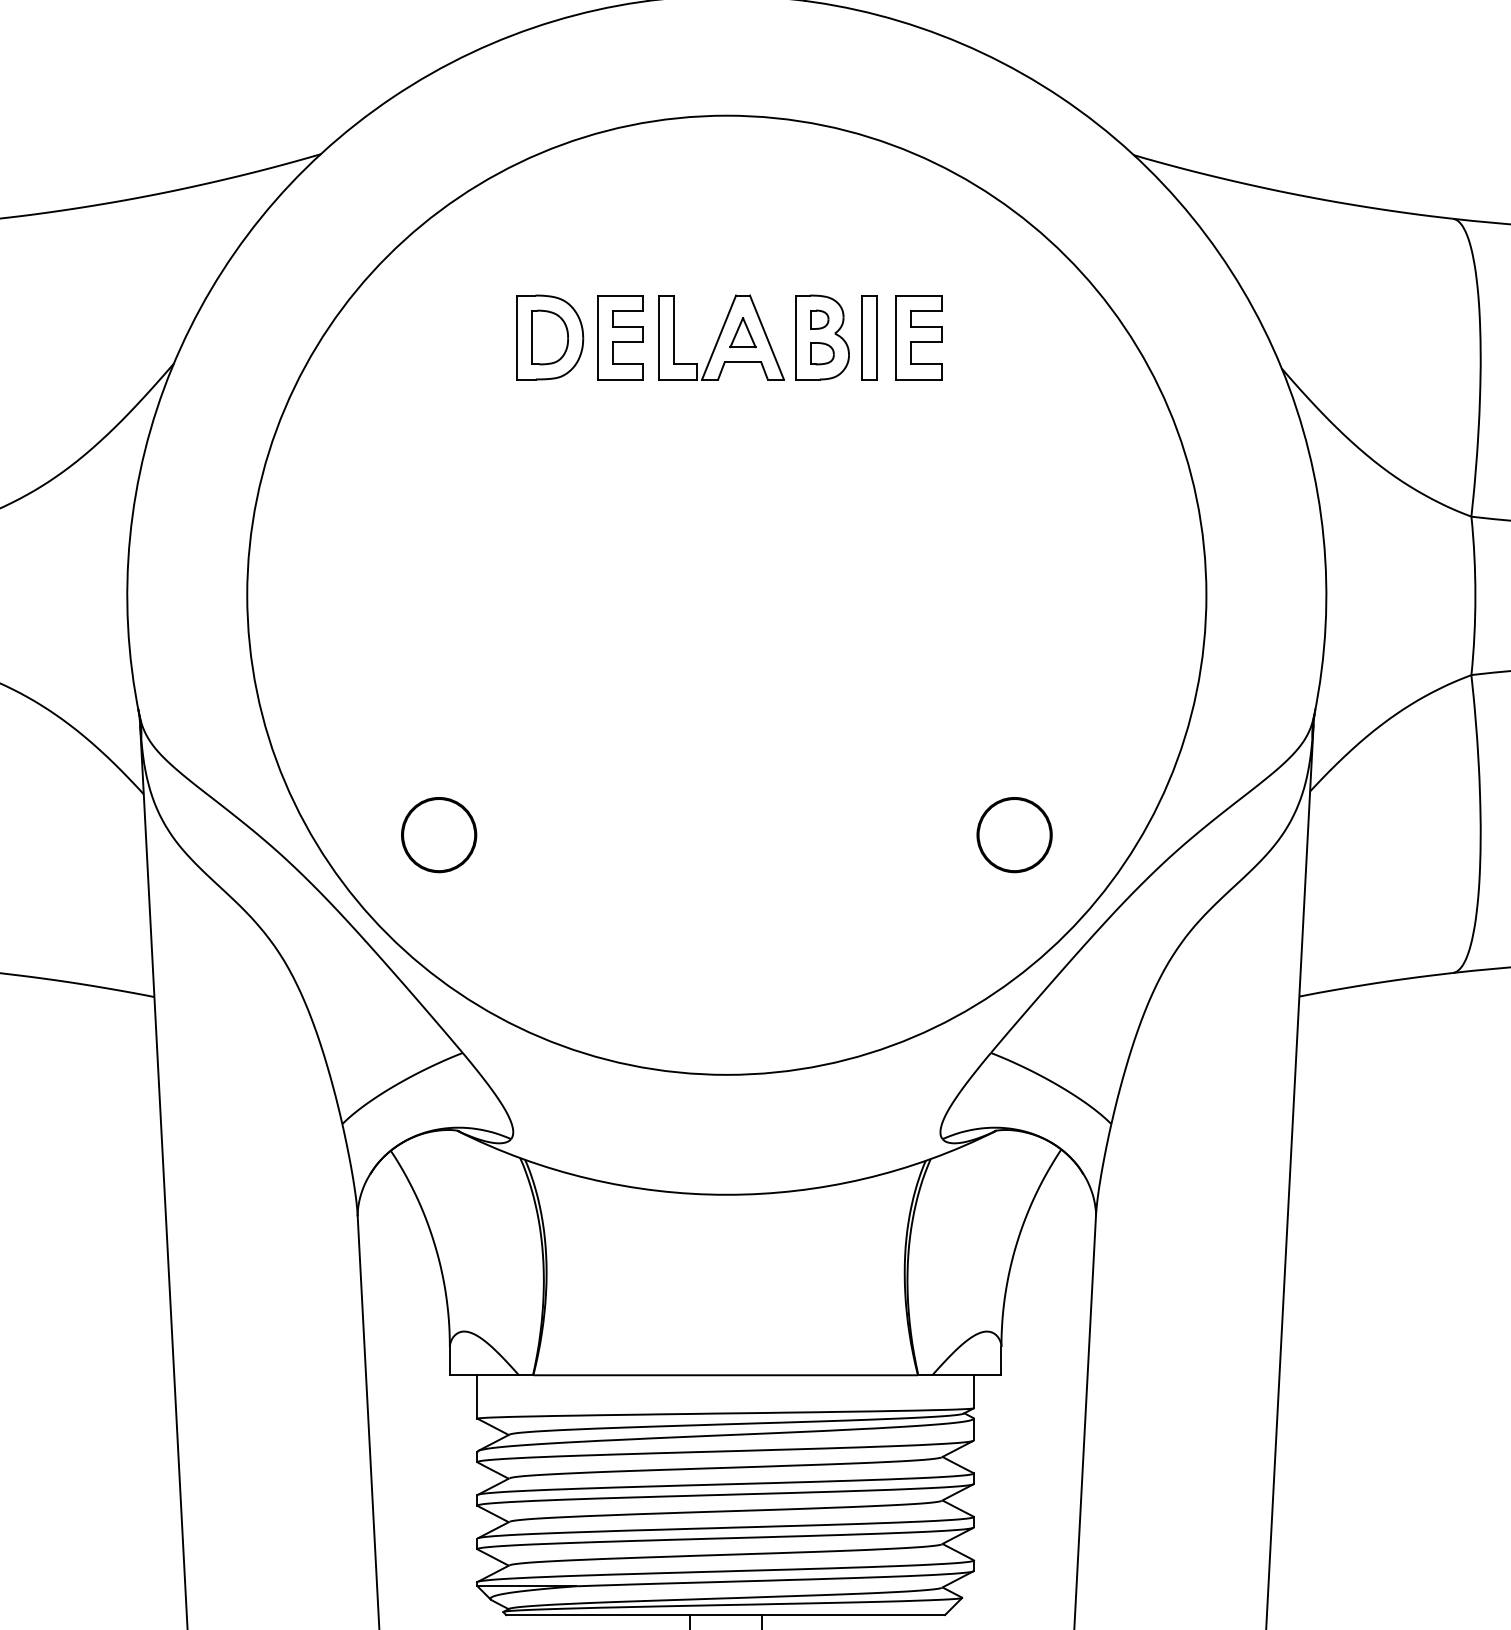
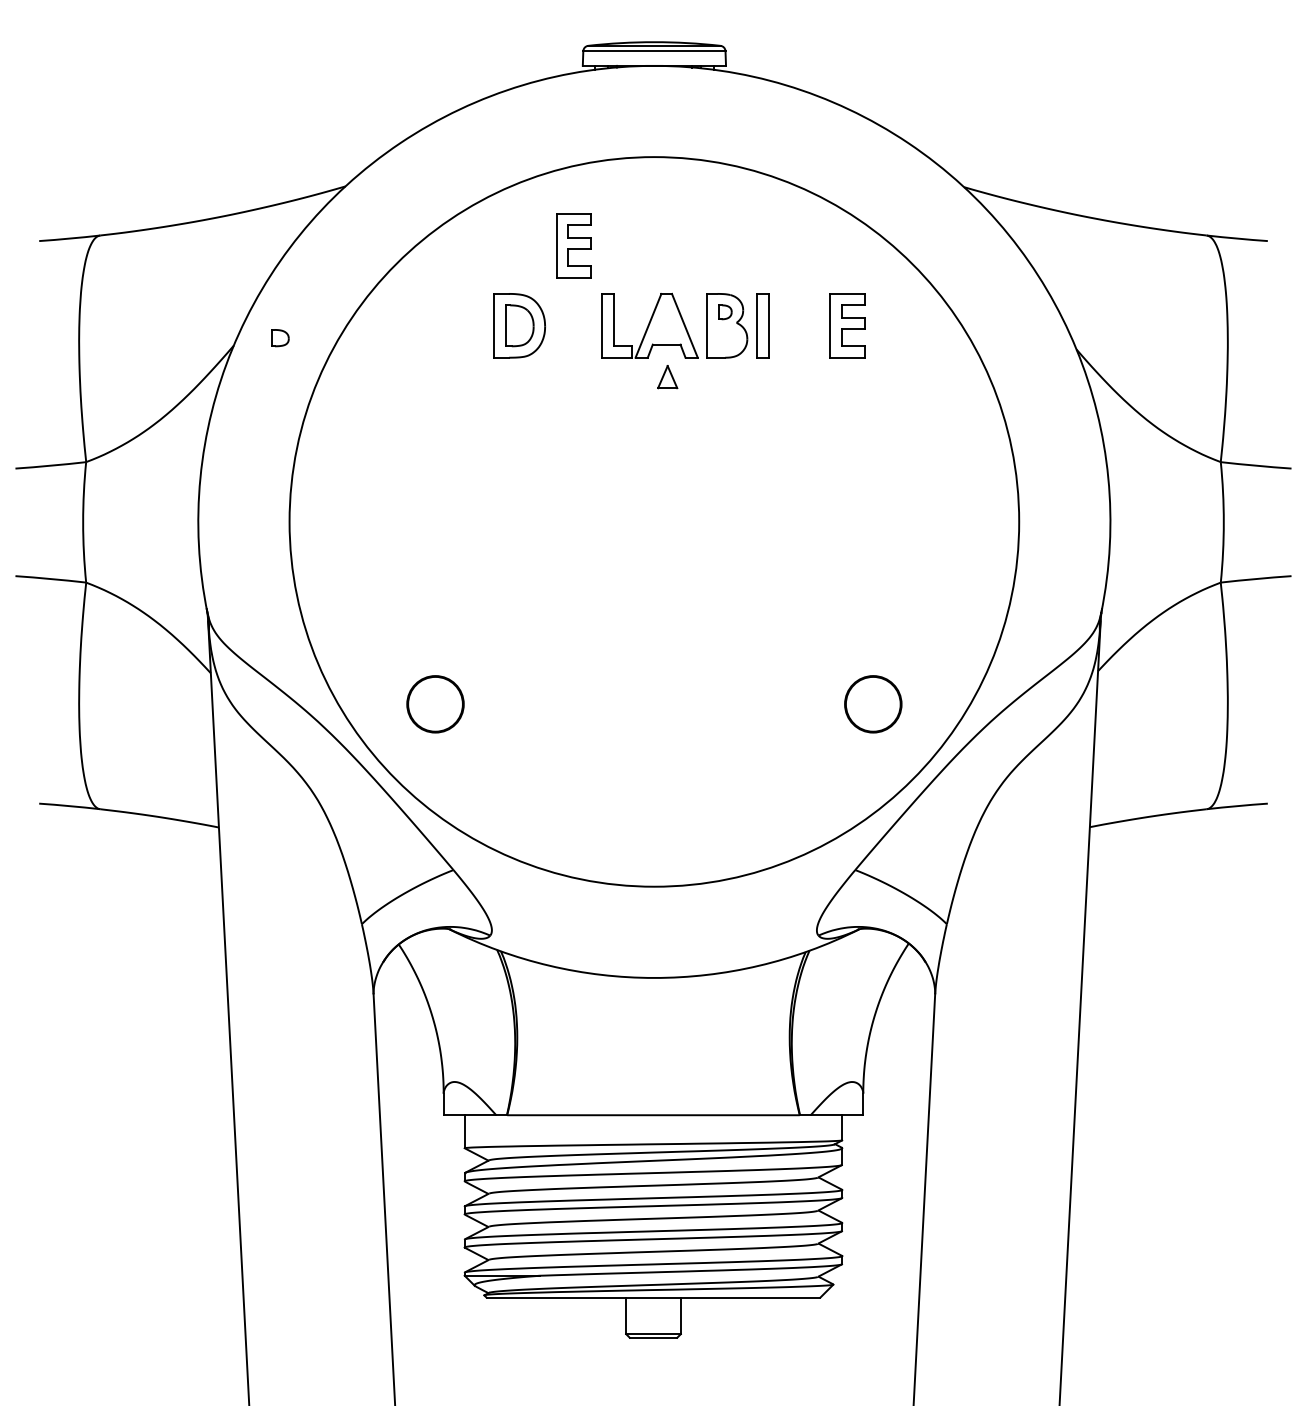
part: (742, 333) -> (667, 377), moved
part: (620, 337) -> (573, 245), moved
part: (918, 337) -> (847, 325), moved
part: (822, 354) -> (280, 338), moved

